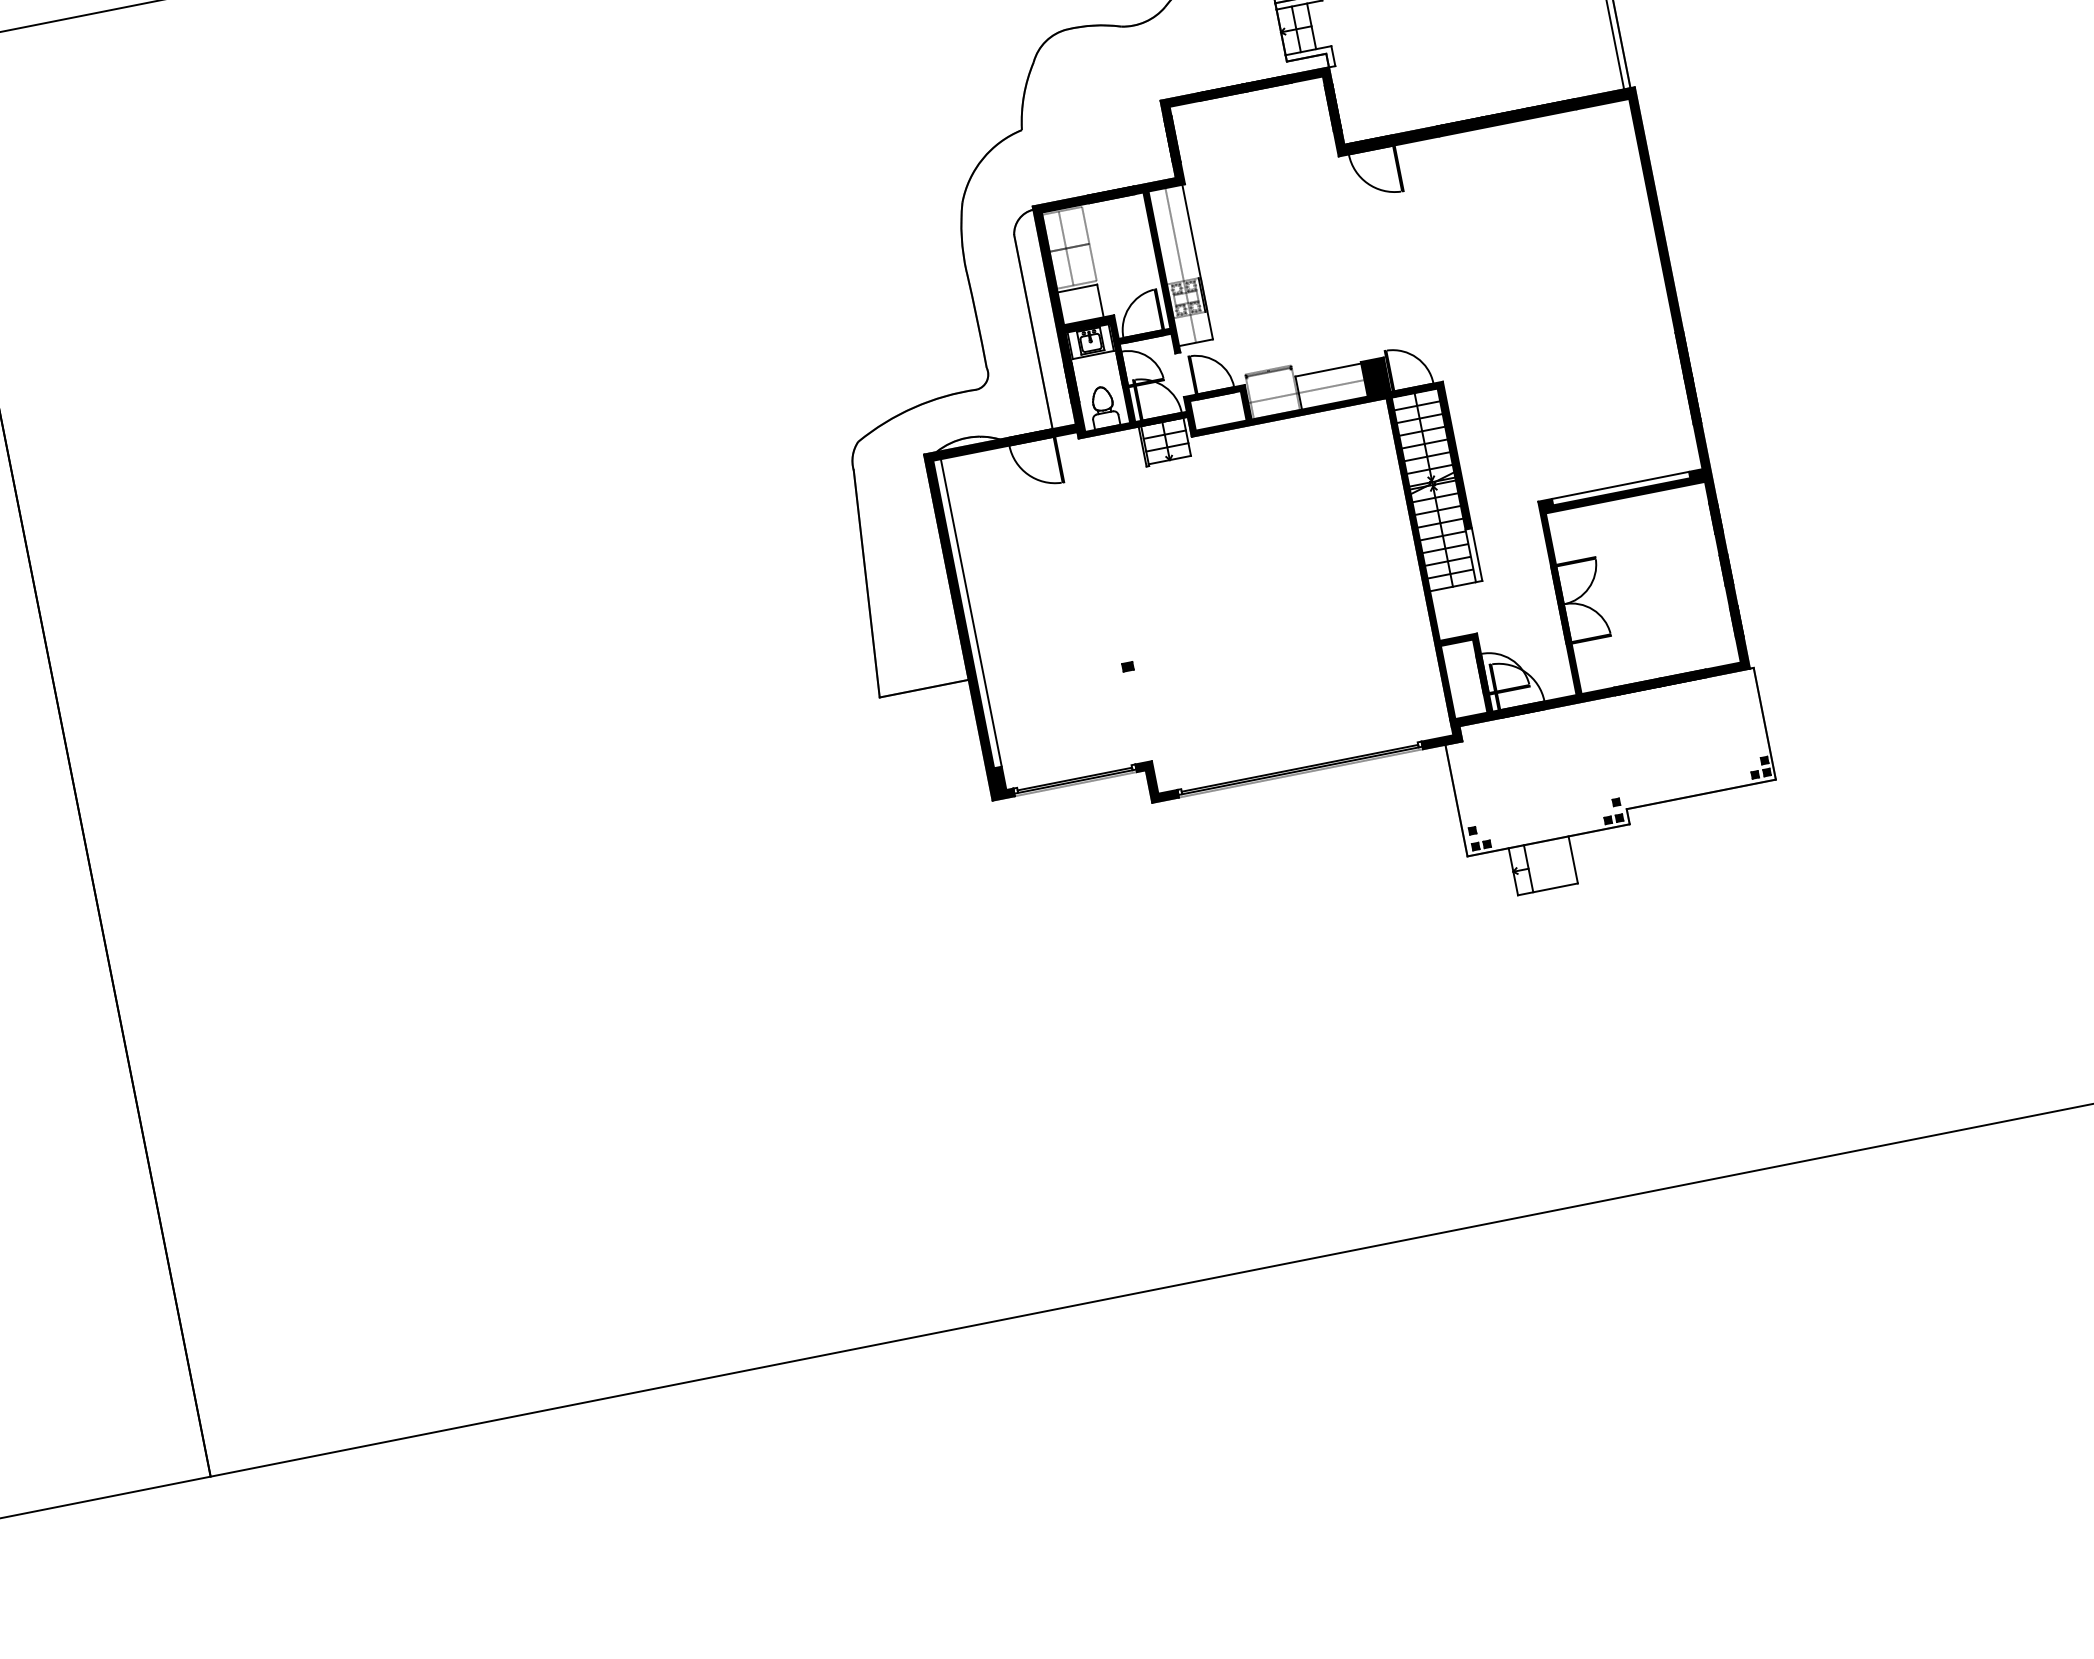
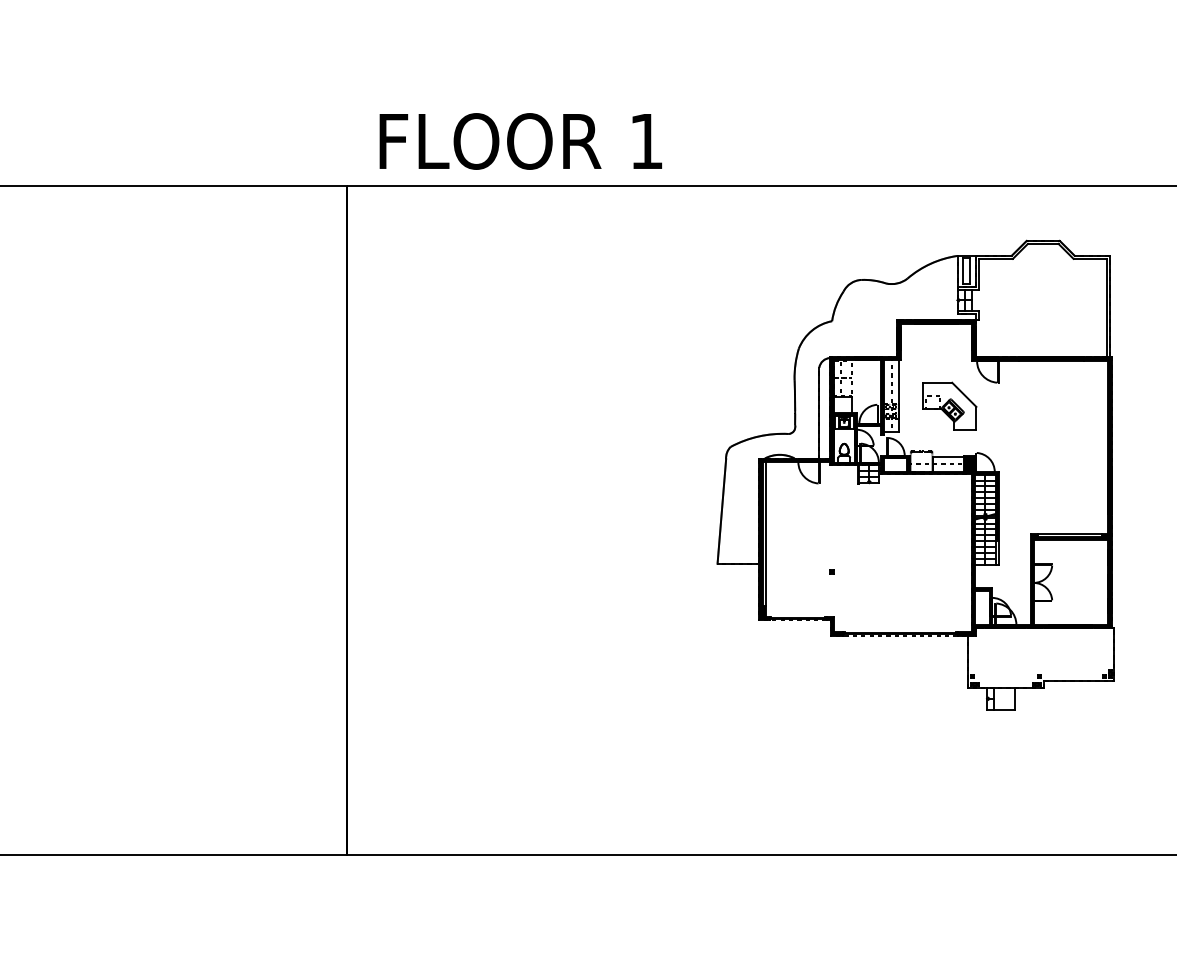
part: (1308, 260) -> (949, 405), added

